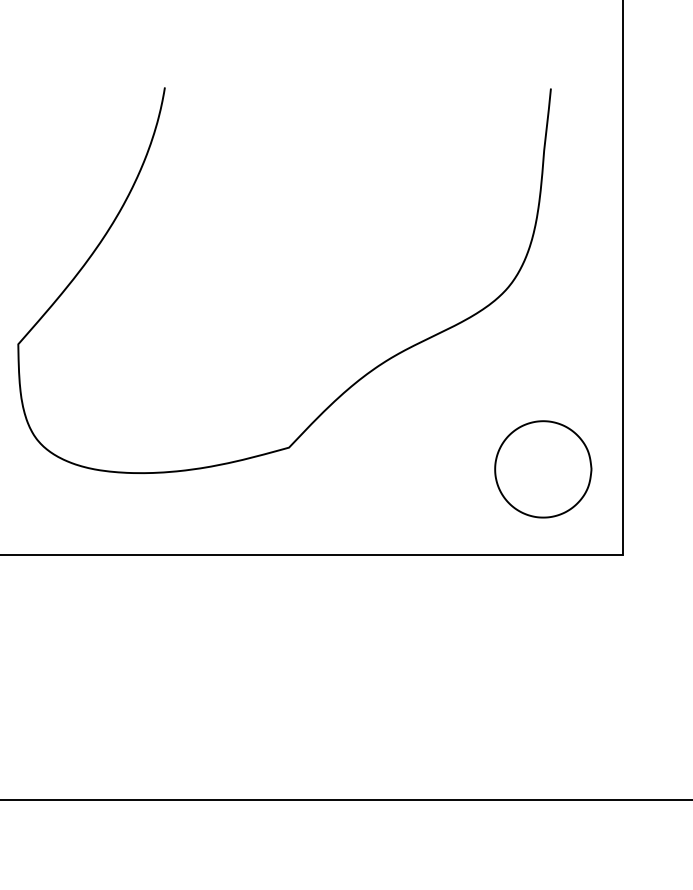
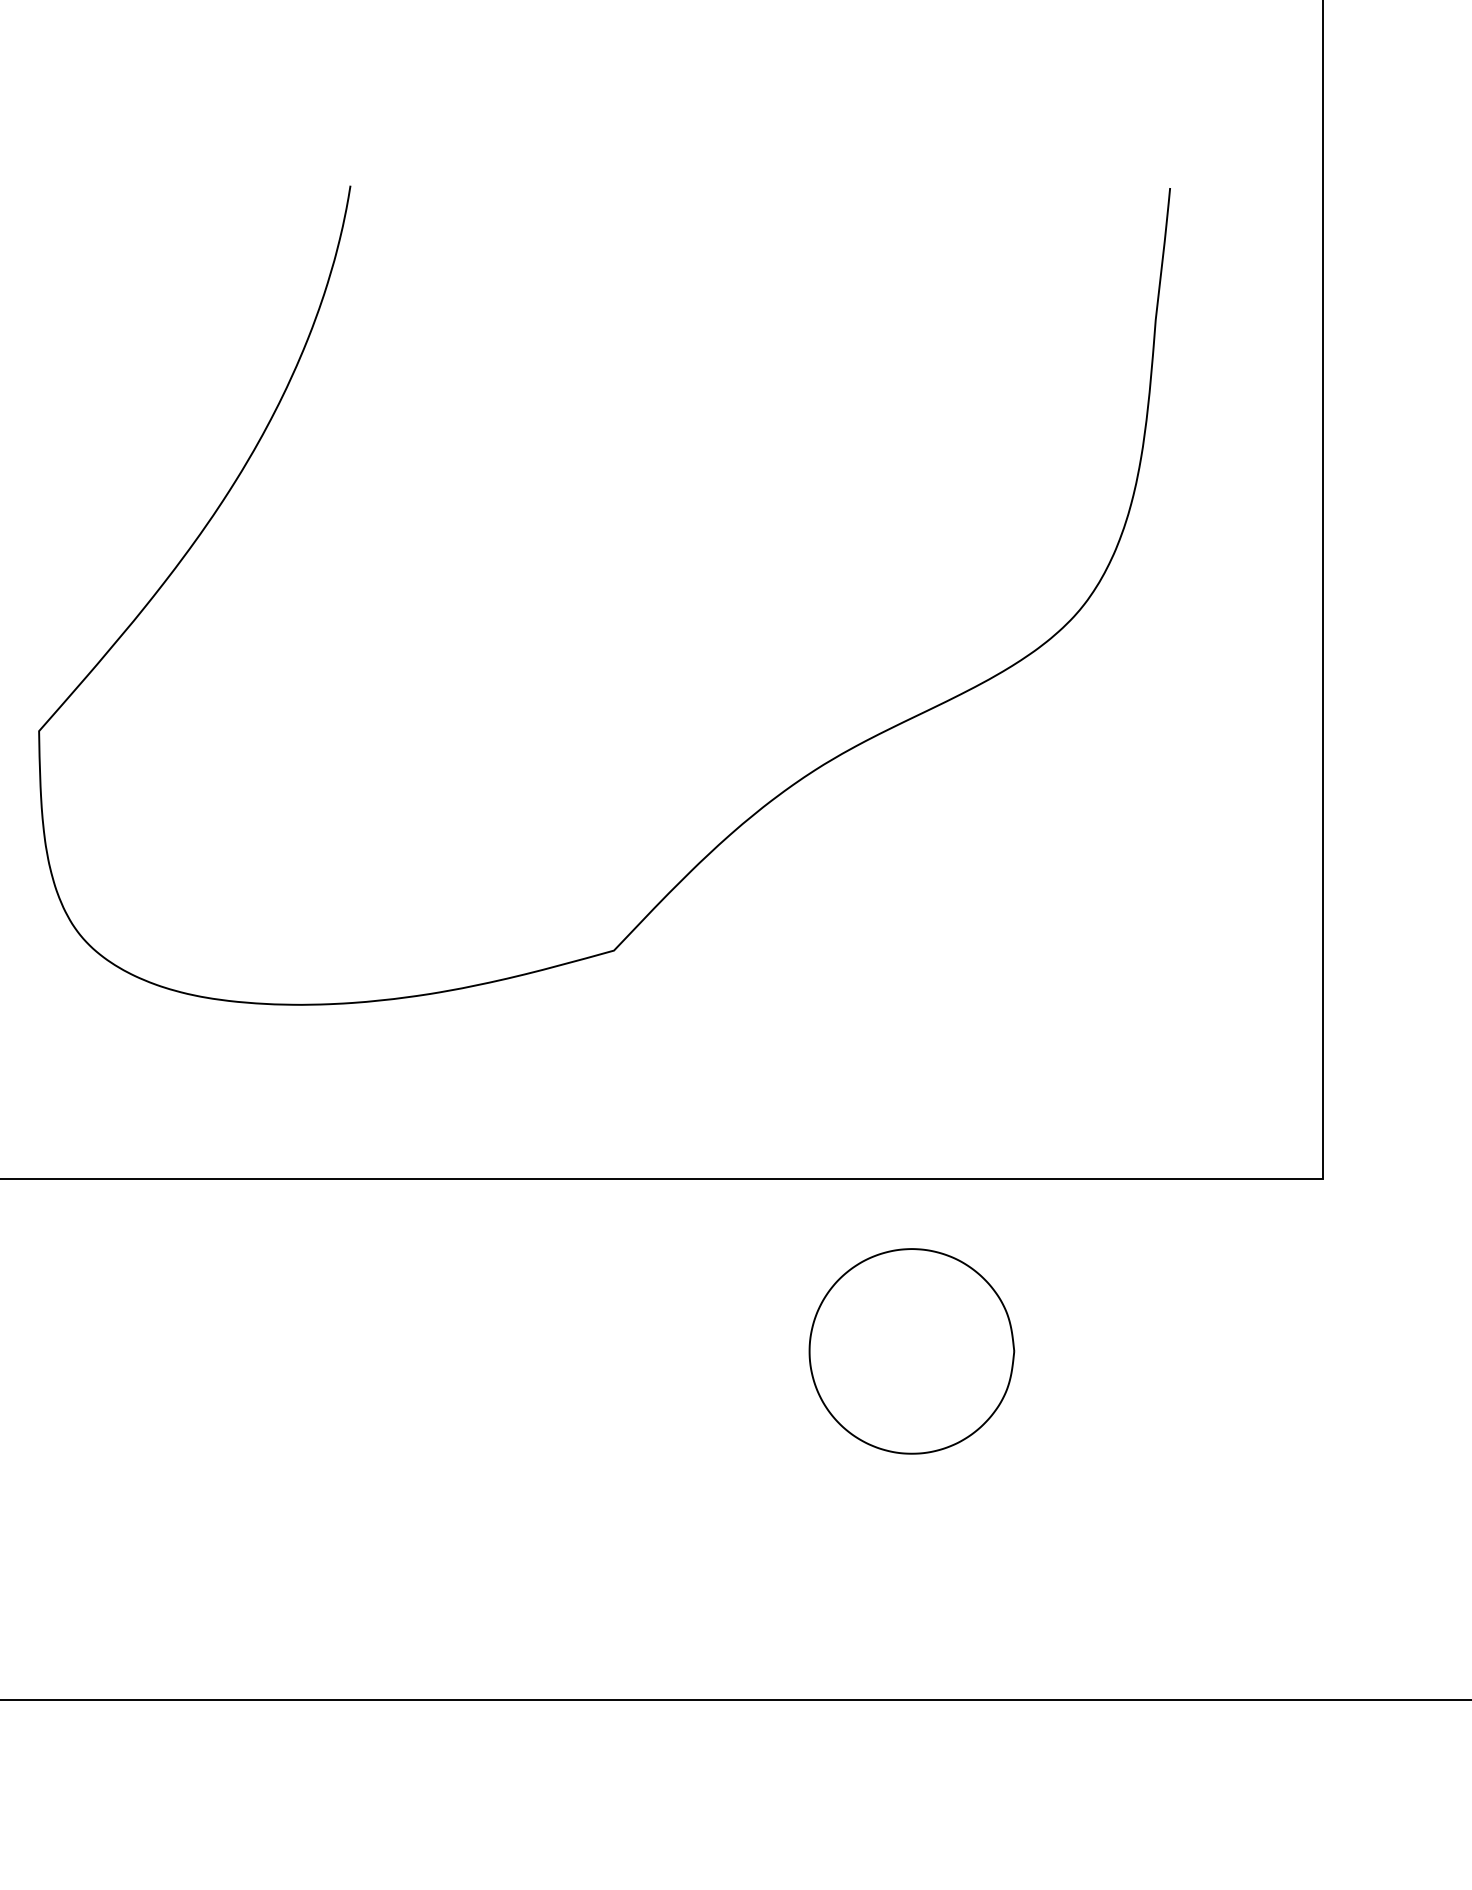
part: (543, 469) -> (912, 1351), moved

